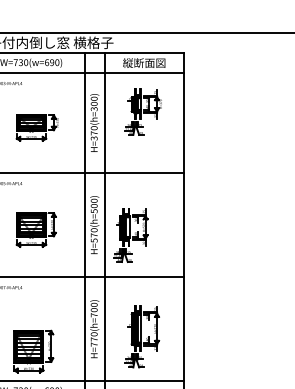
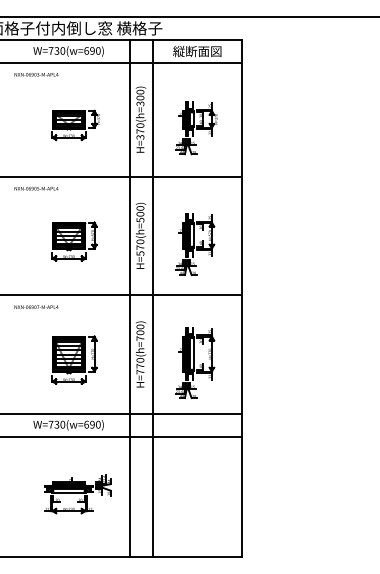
part: (143, 112) -> (196, 128), moved
part: (131, 235) -> (195, 244), moved
part: (33, 351) -> (74, 359), moved

